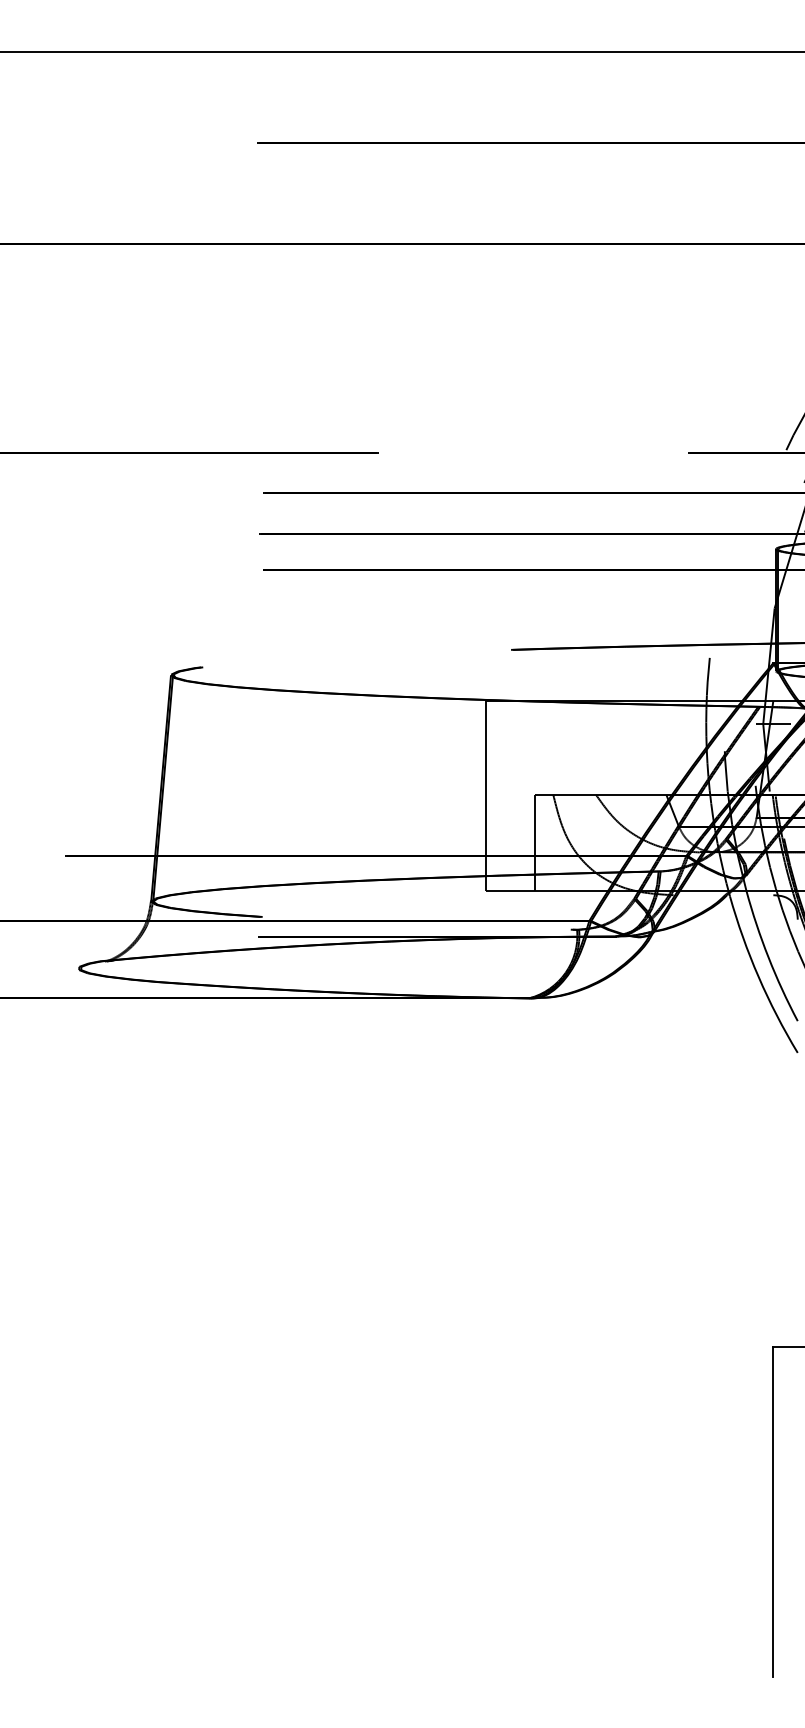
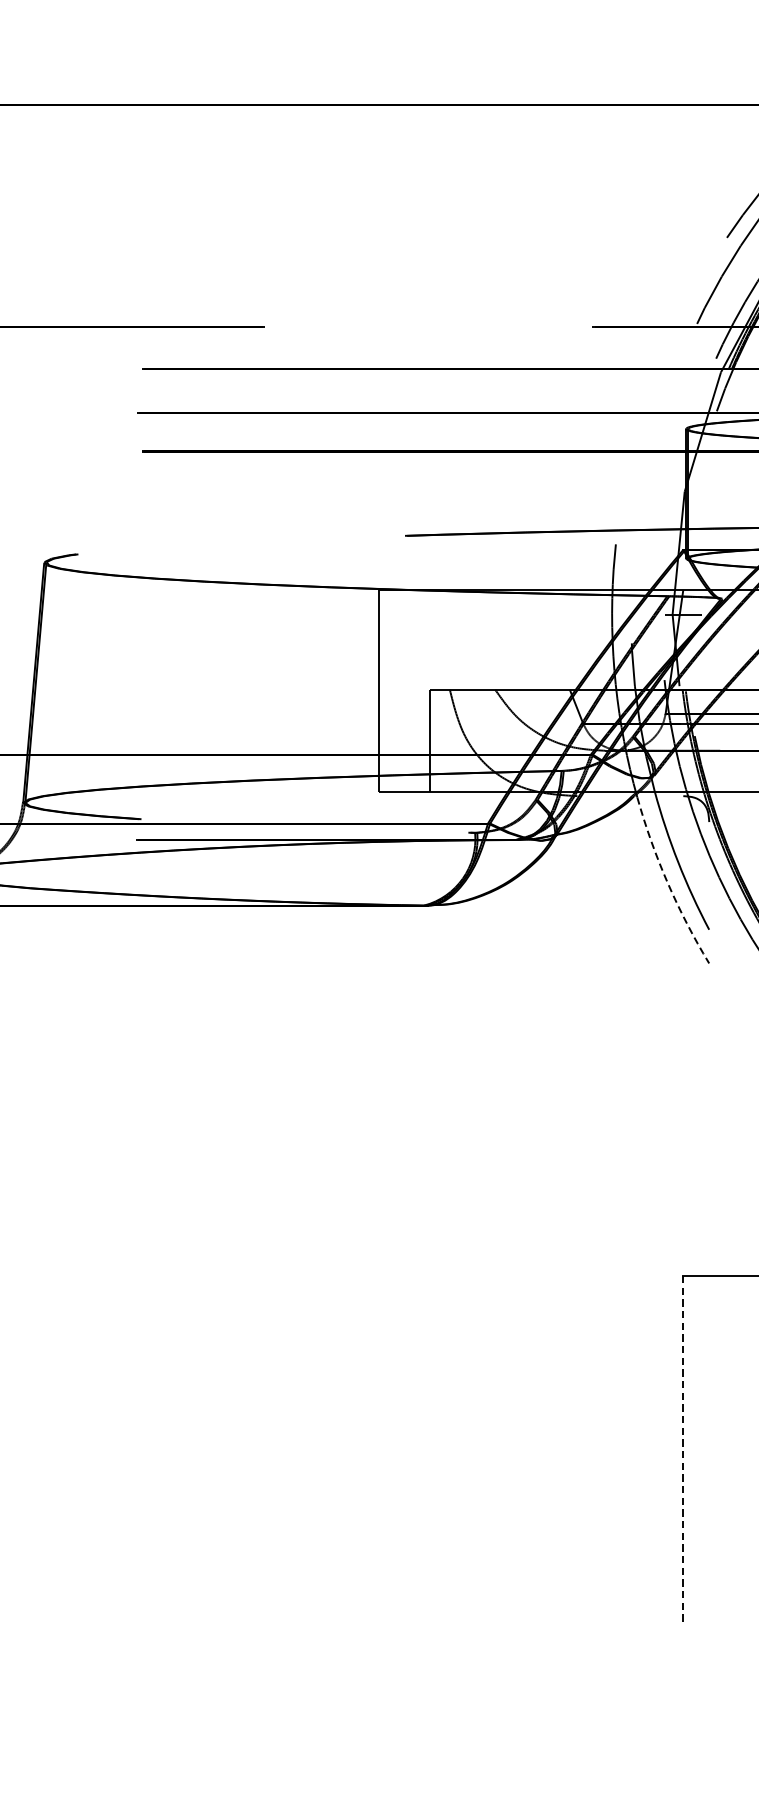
arc: (758, 976) -> (667, 882), solid -> dashed
line: (773, 1512) -> (683, 1451), solid -> dashed

